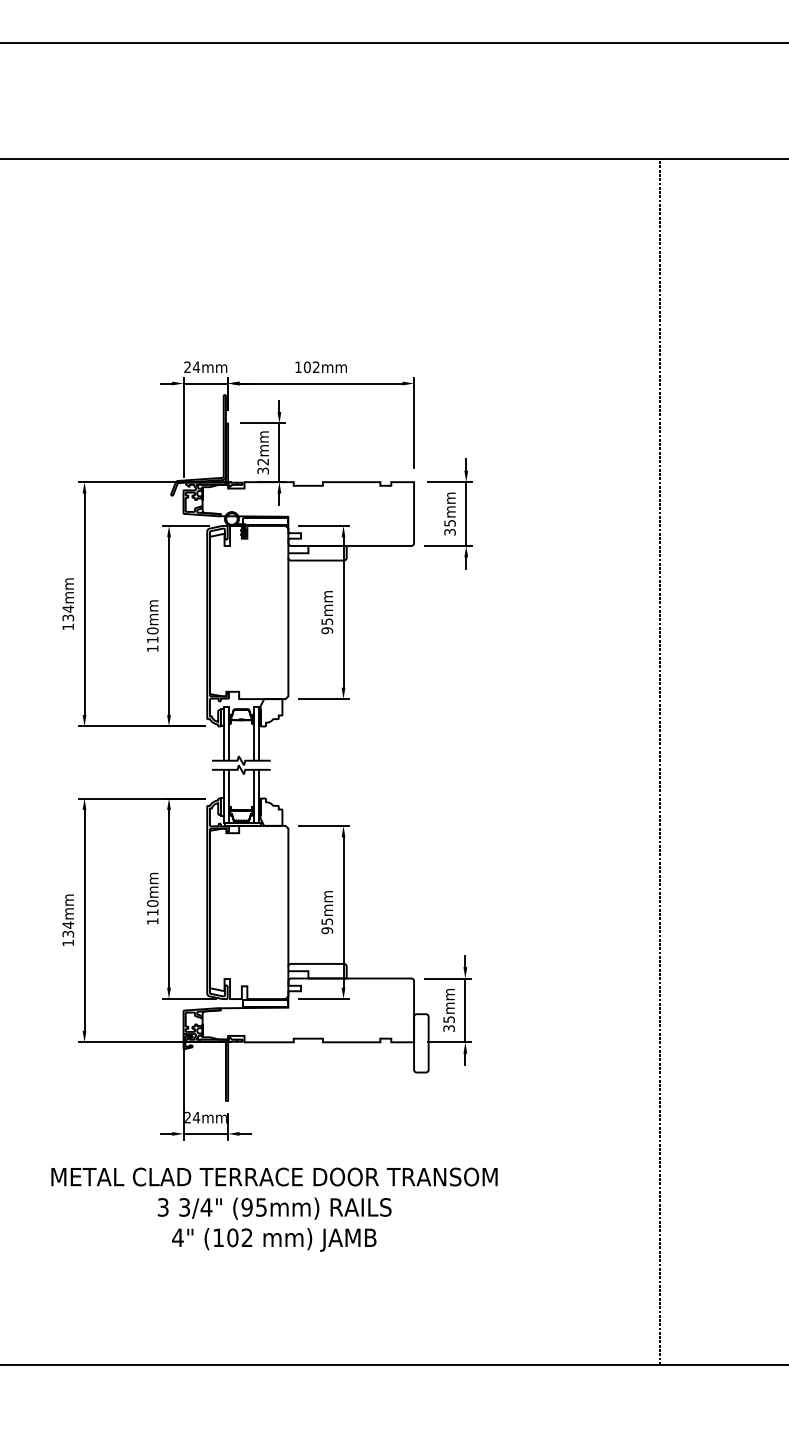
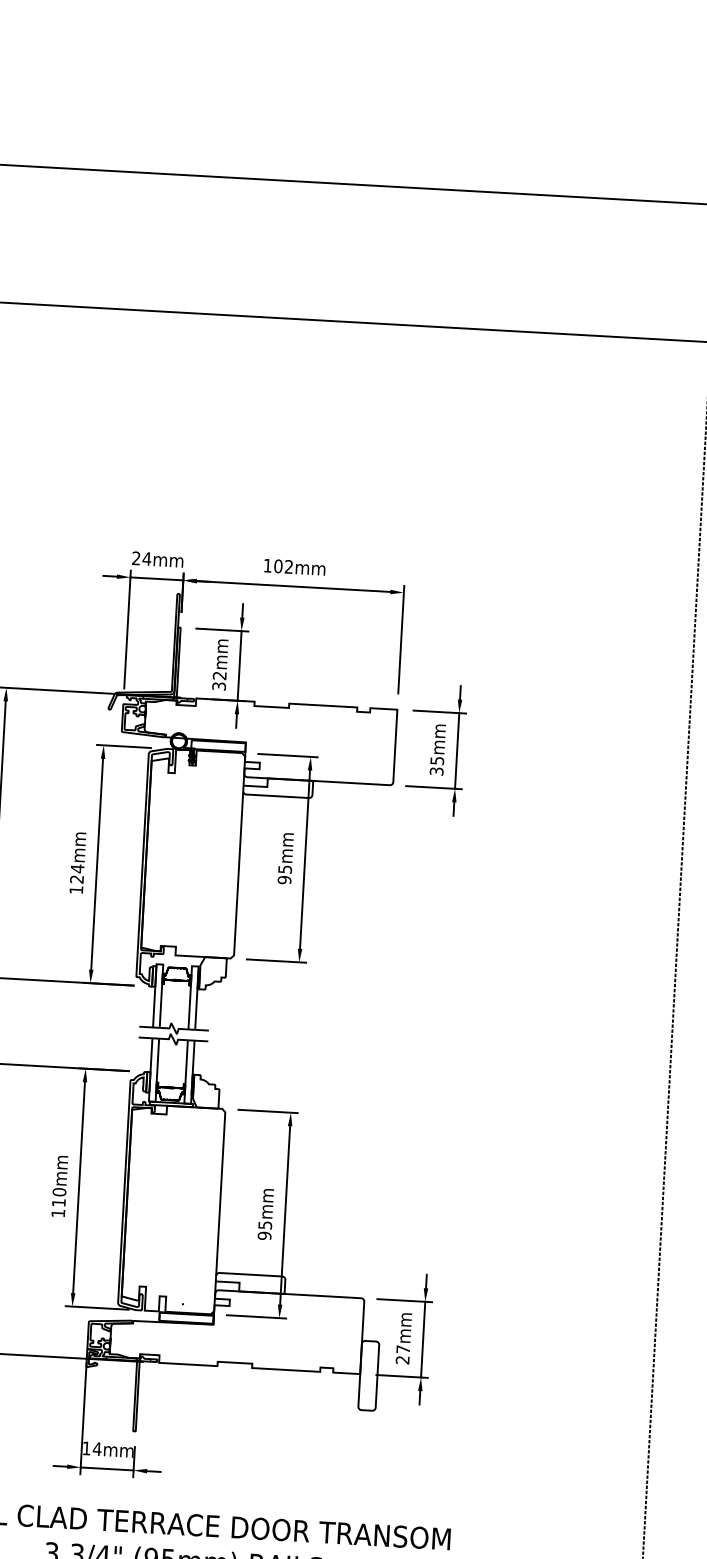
text: (152, 635) -> (76, 874), 110mm -> 124mm
text: (448, 1023) -> (402, 1354), 35mm -> 27mm
text: (187, 1116) -> (86, 1447), 24mm -> 14mm

